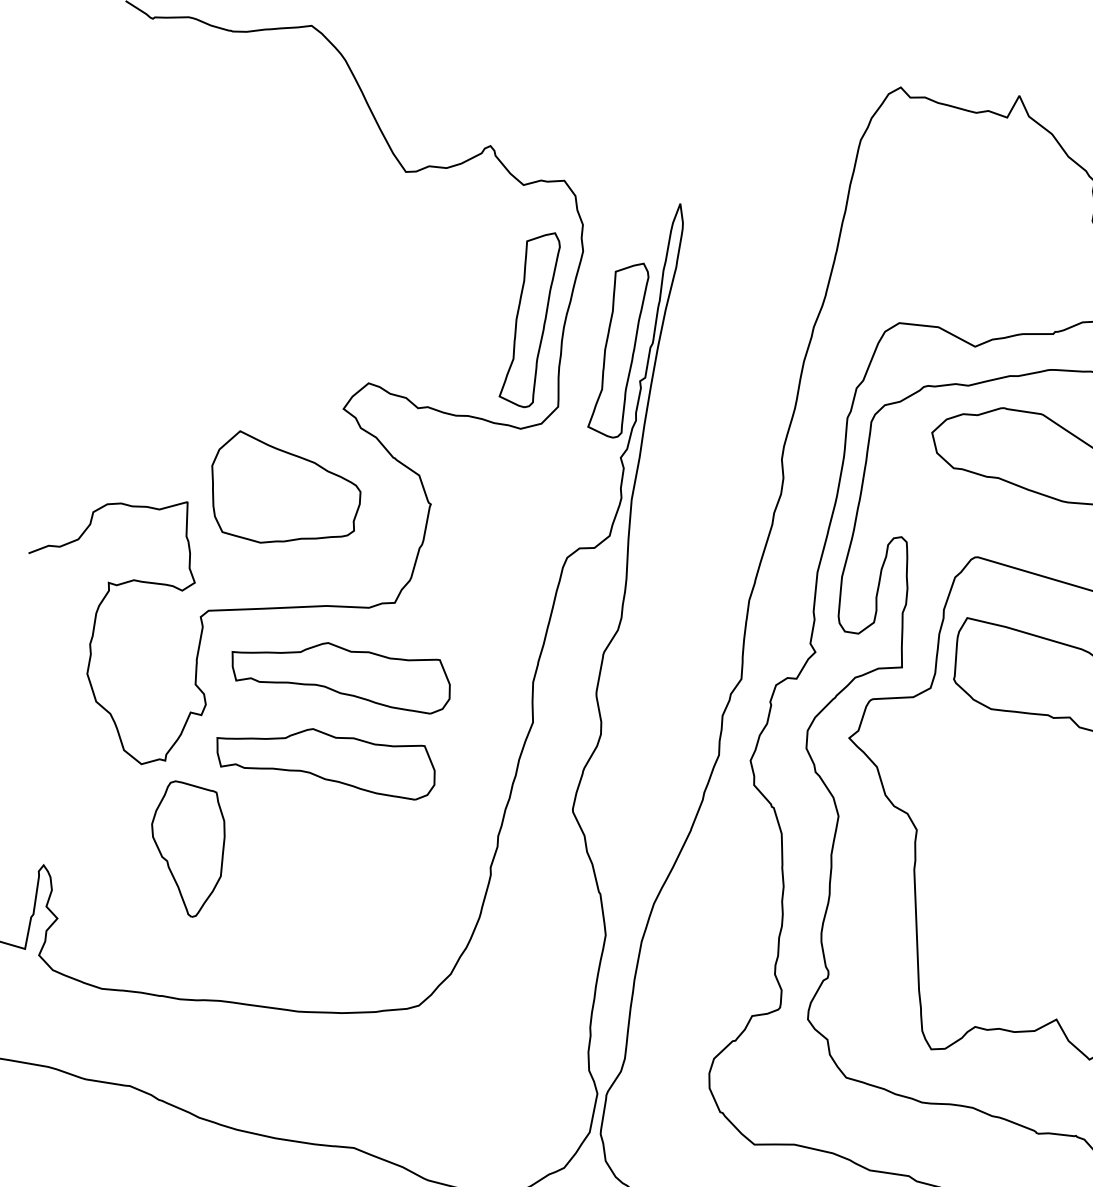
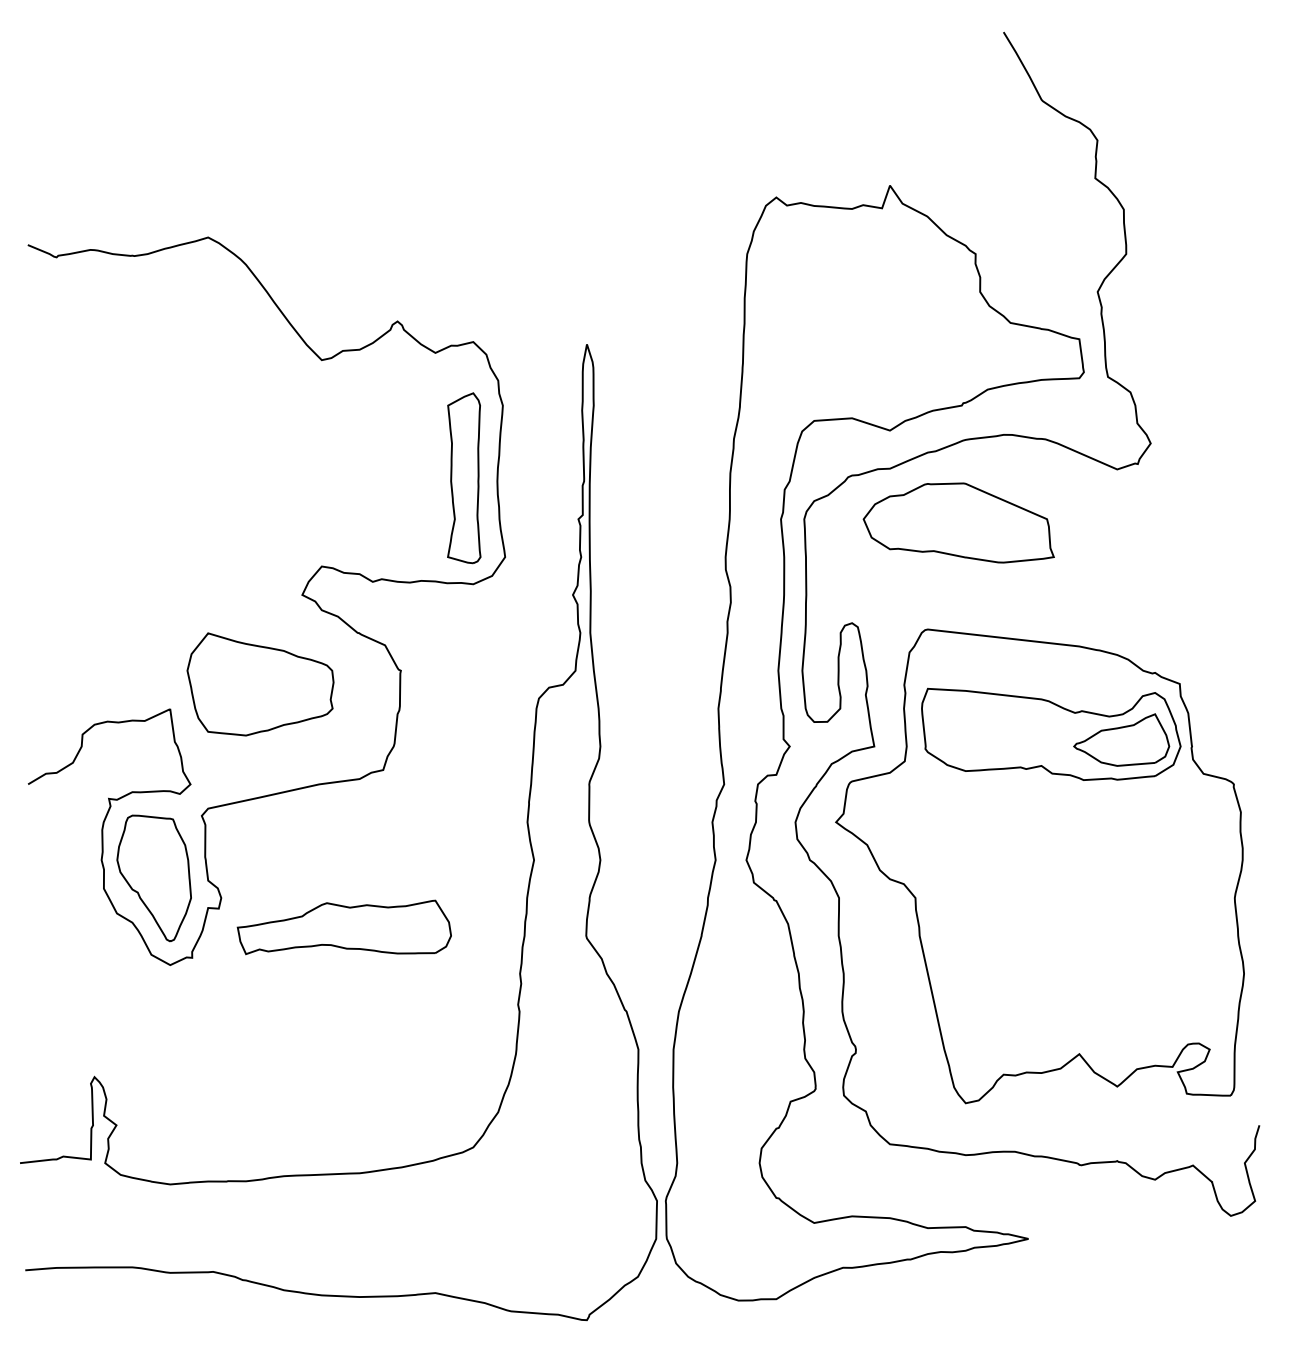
part: (619, 349) -> (553, 492), removed
part: (340, 670) -> (343, 843), removed
part: (185, 849) -> (153, 878), moved

